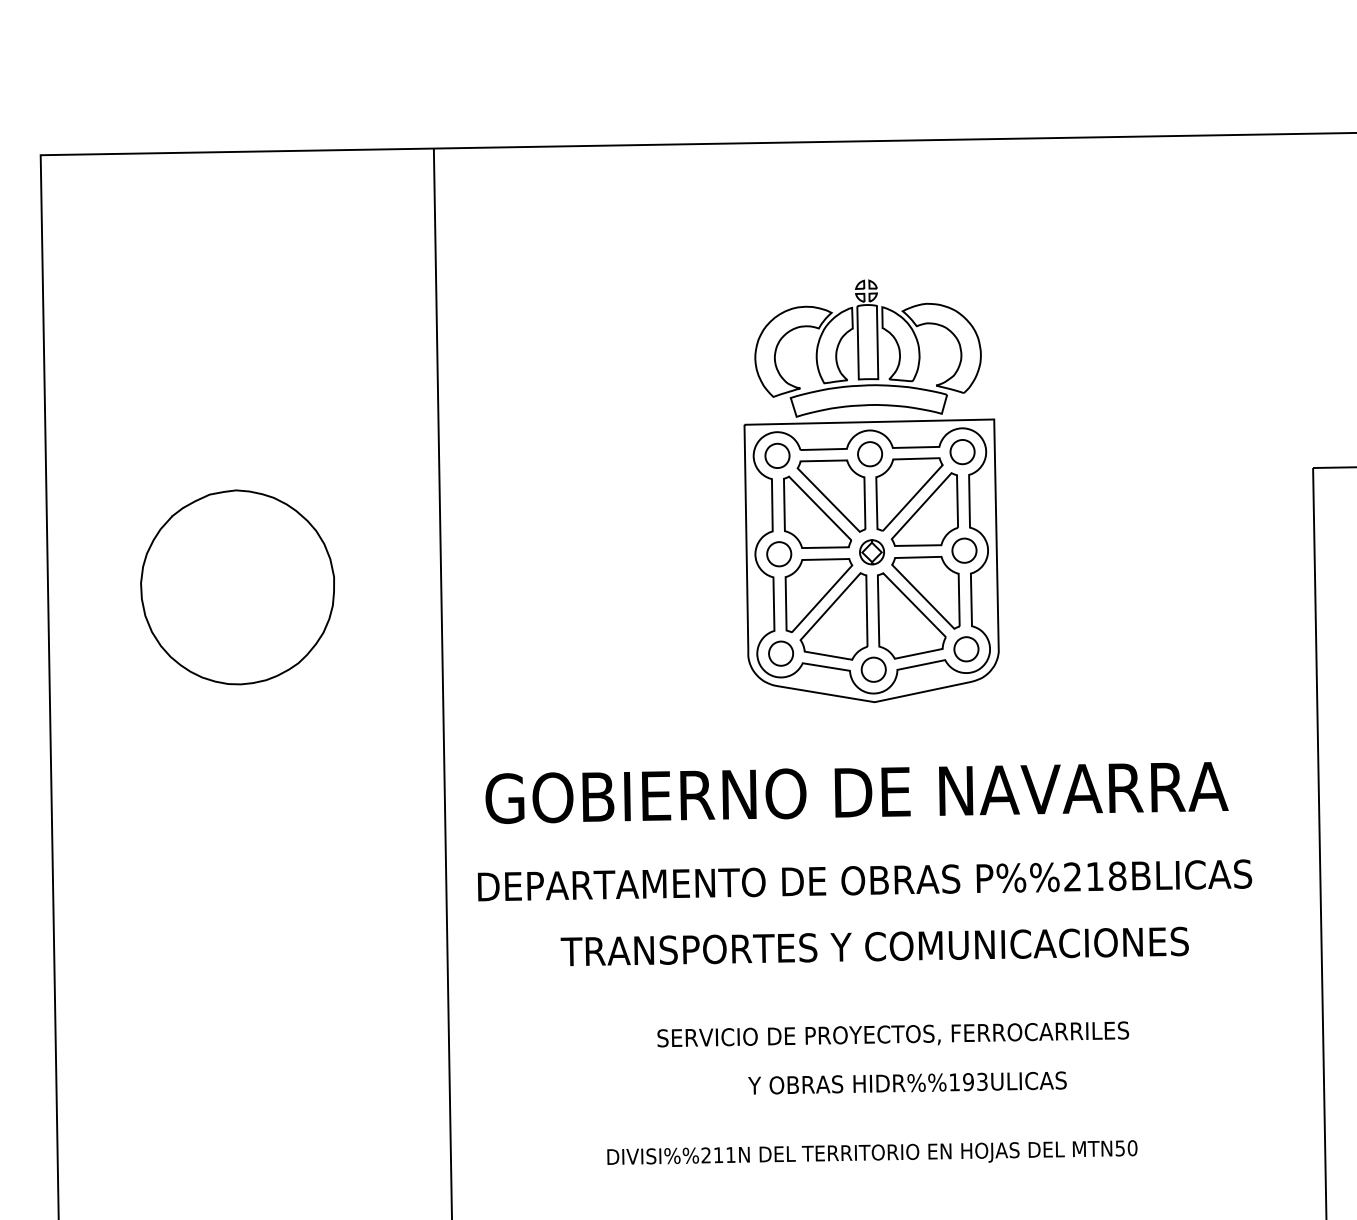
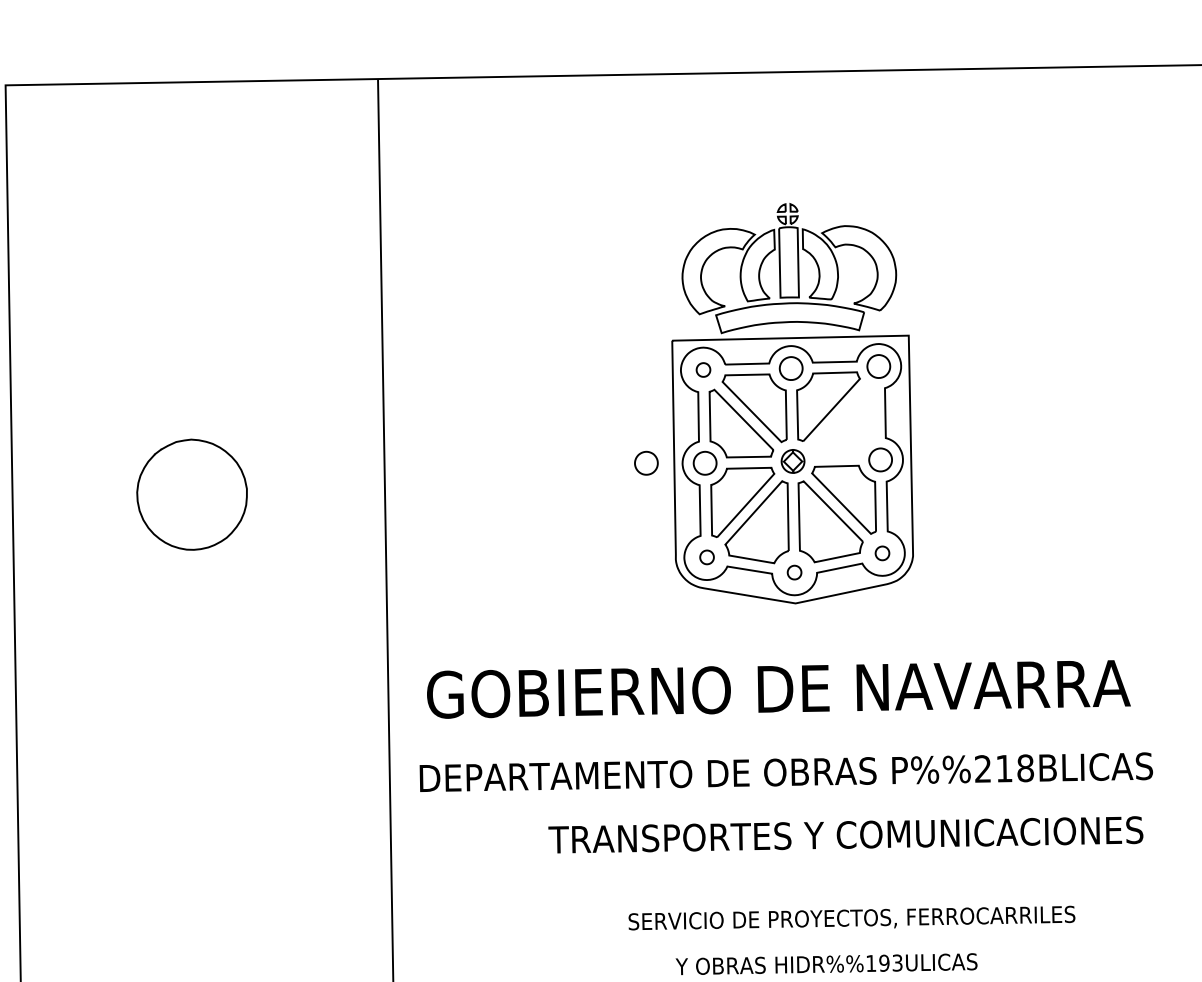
part: (777, 455) -> (703, 369), size x0.6
part: (924, 509) -> (842, 420), removed
part: (717, 554) -> (646, 463), added
part: (237, 587) -> (192, 494), size x0.6
part: (966, 649) -> (882, 553), size x0.6
part: (781, 653) -> (707, 557), size x0.6
part: (873, 669) -> (794, 572), size x0.6
text: (874, 945) -> (845, 833), moved
text: (893, 1034) -> (852, 918), moved

